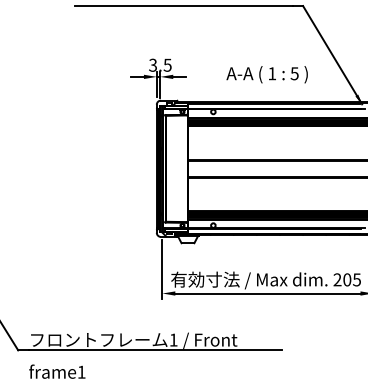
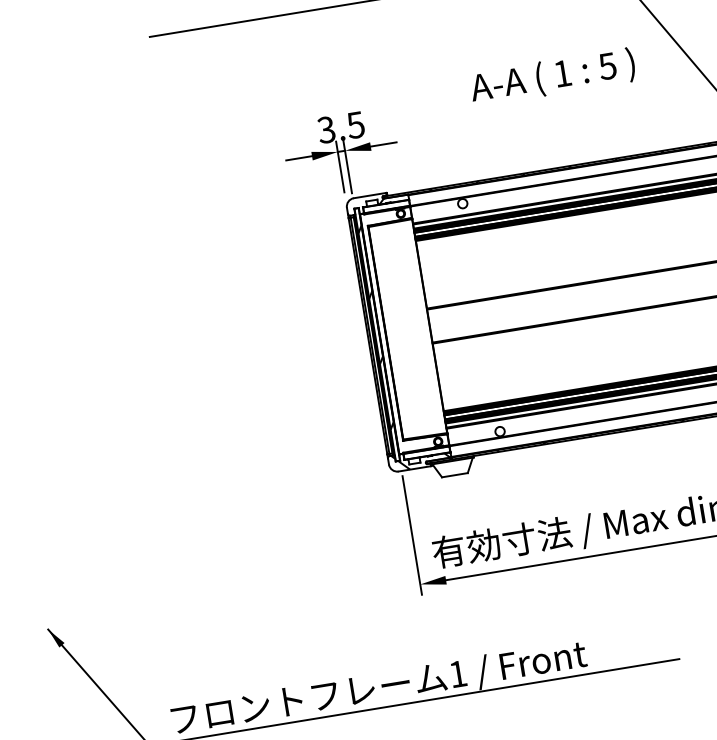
text: (266, 74) -> (551, 77), moved

